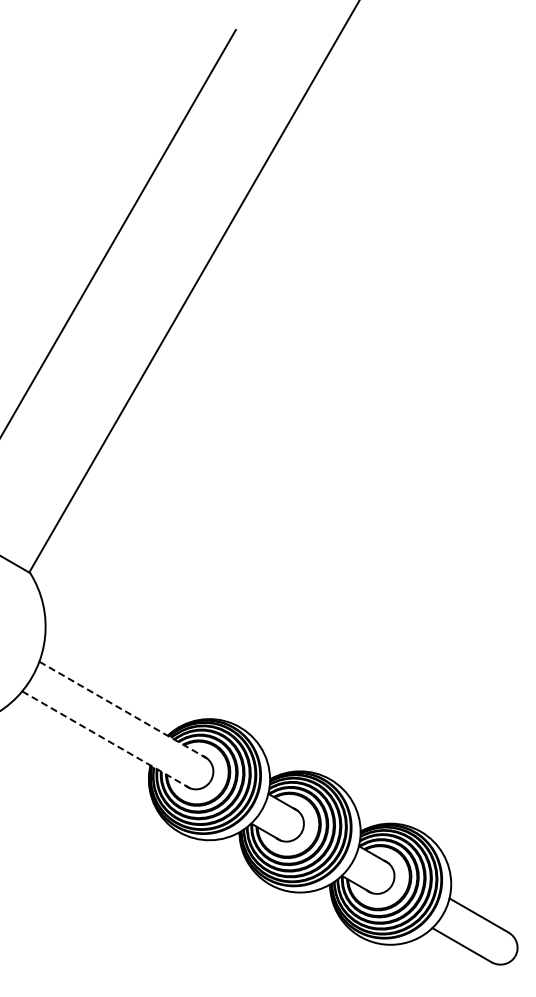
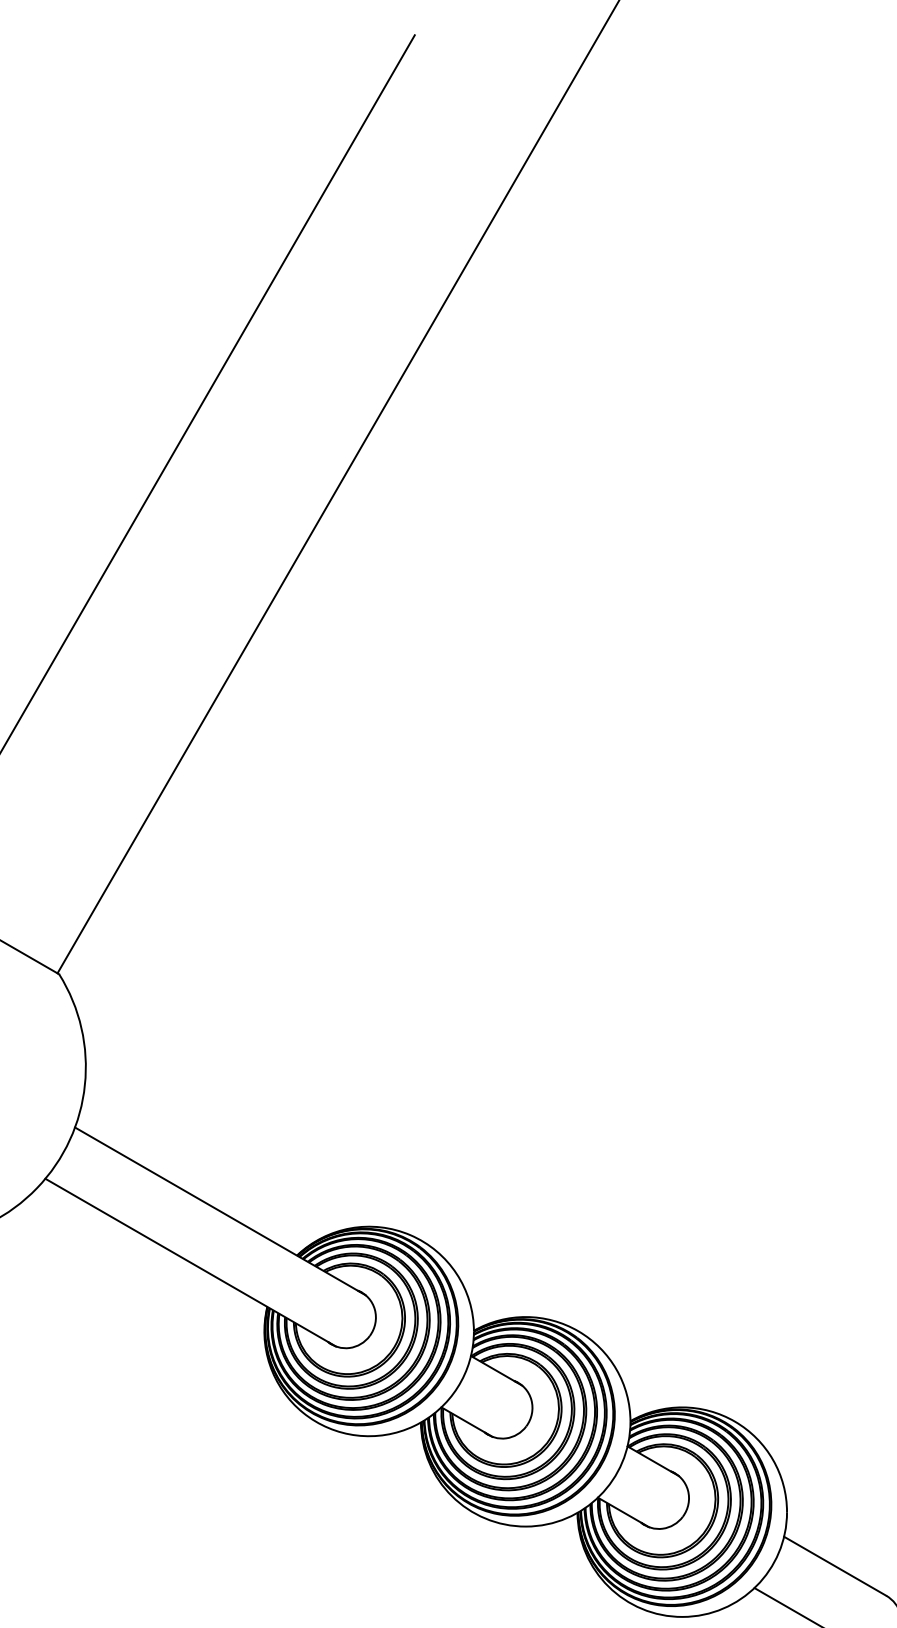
line: (123, 709) -> (220, 1210), dashed -> solid
line: (105, 739) -> (189, 1261), dashed -> solid

